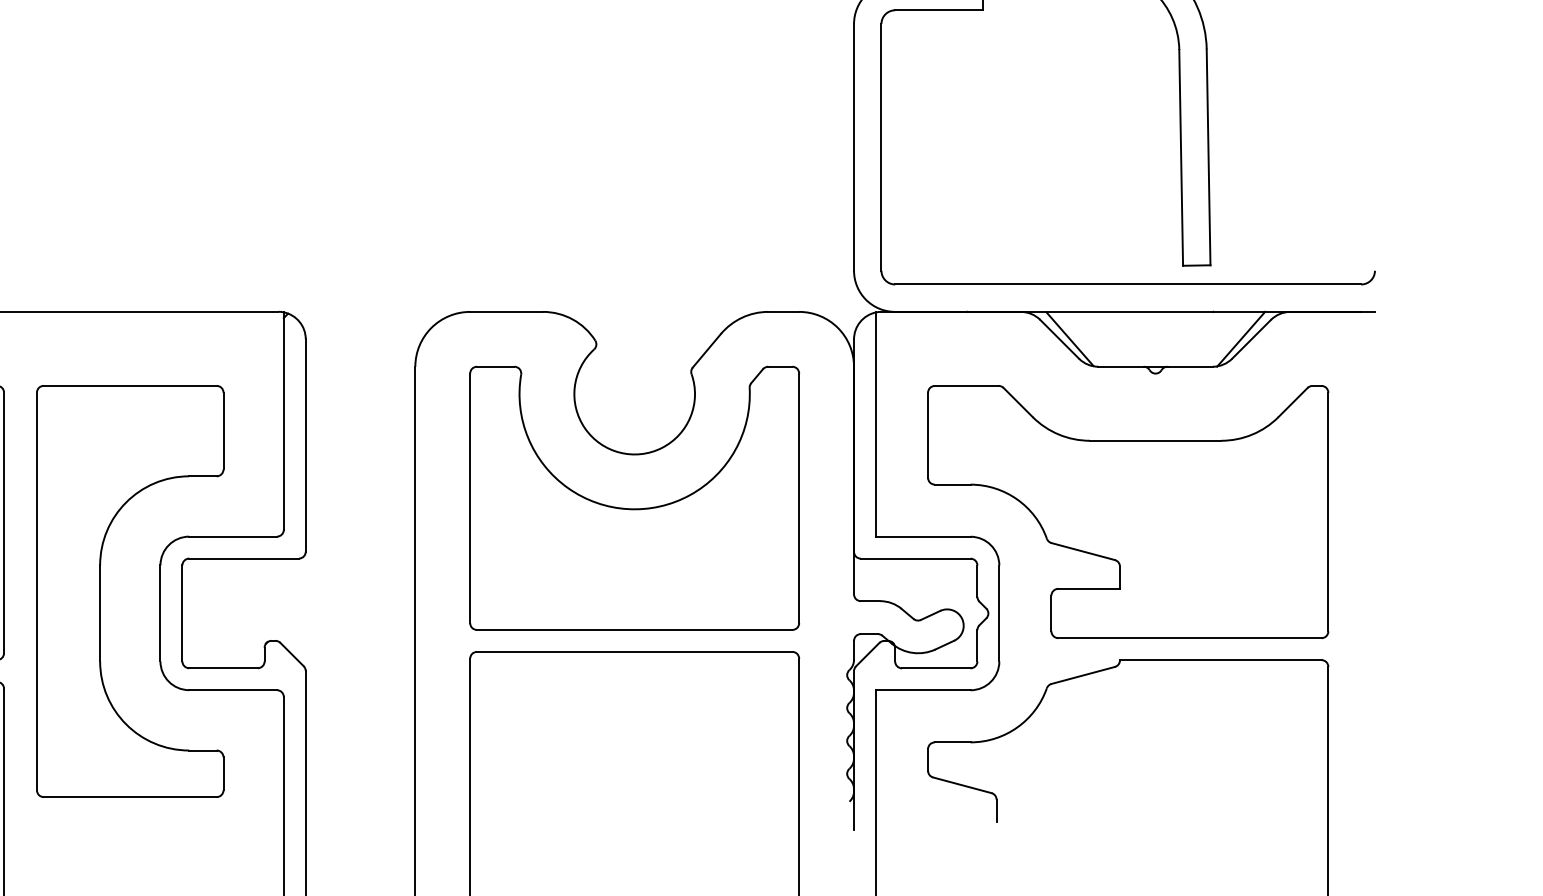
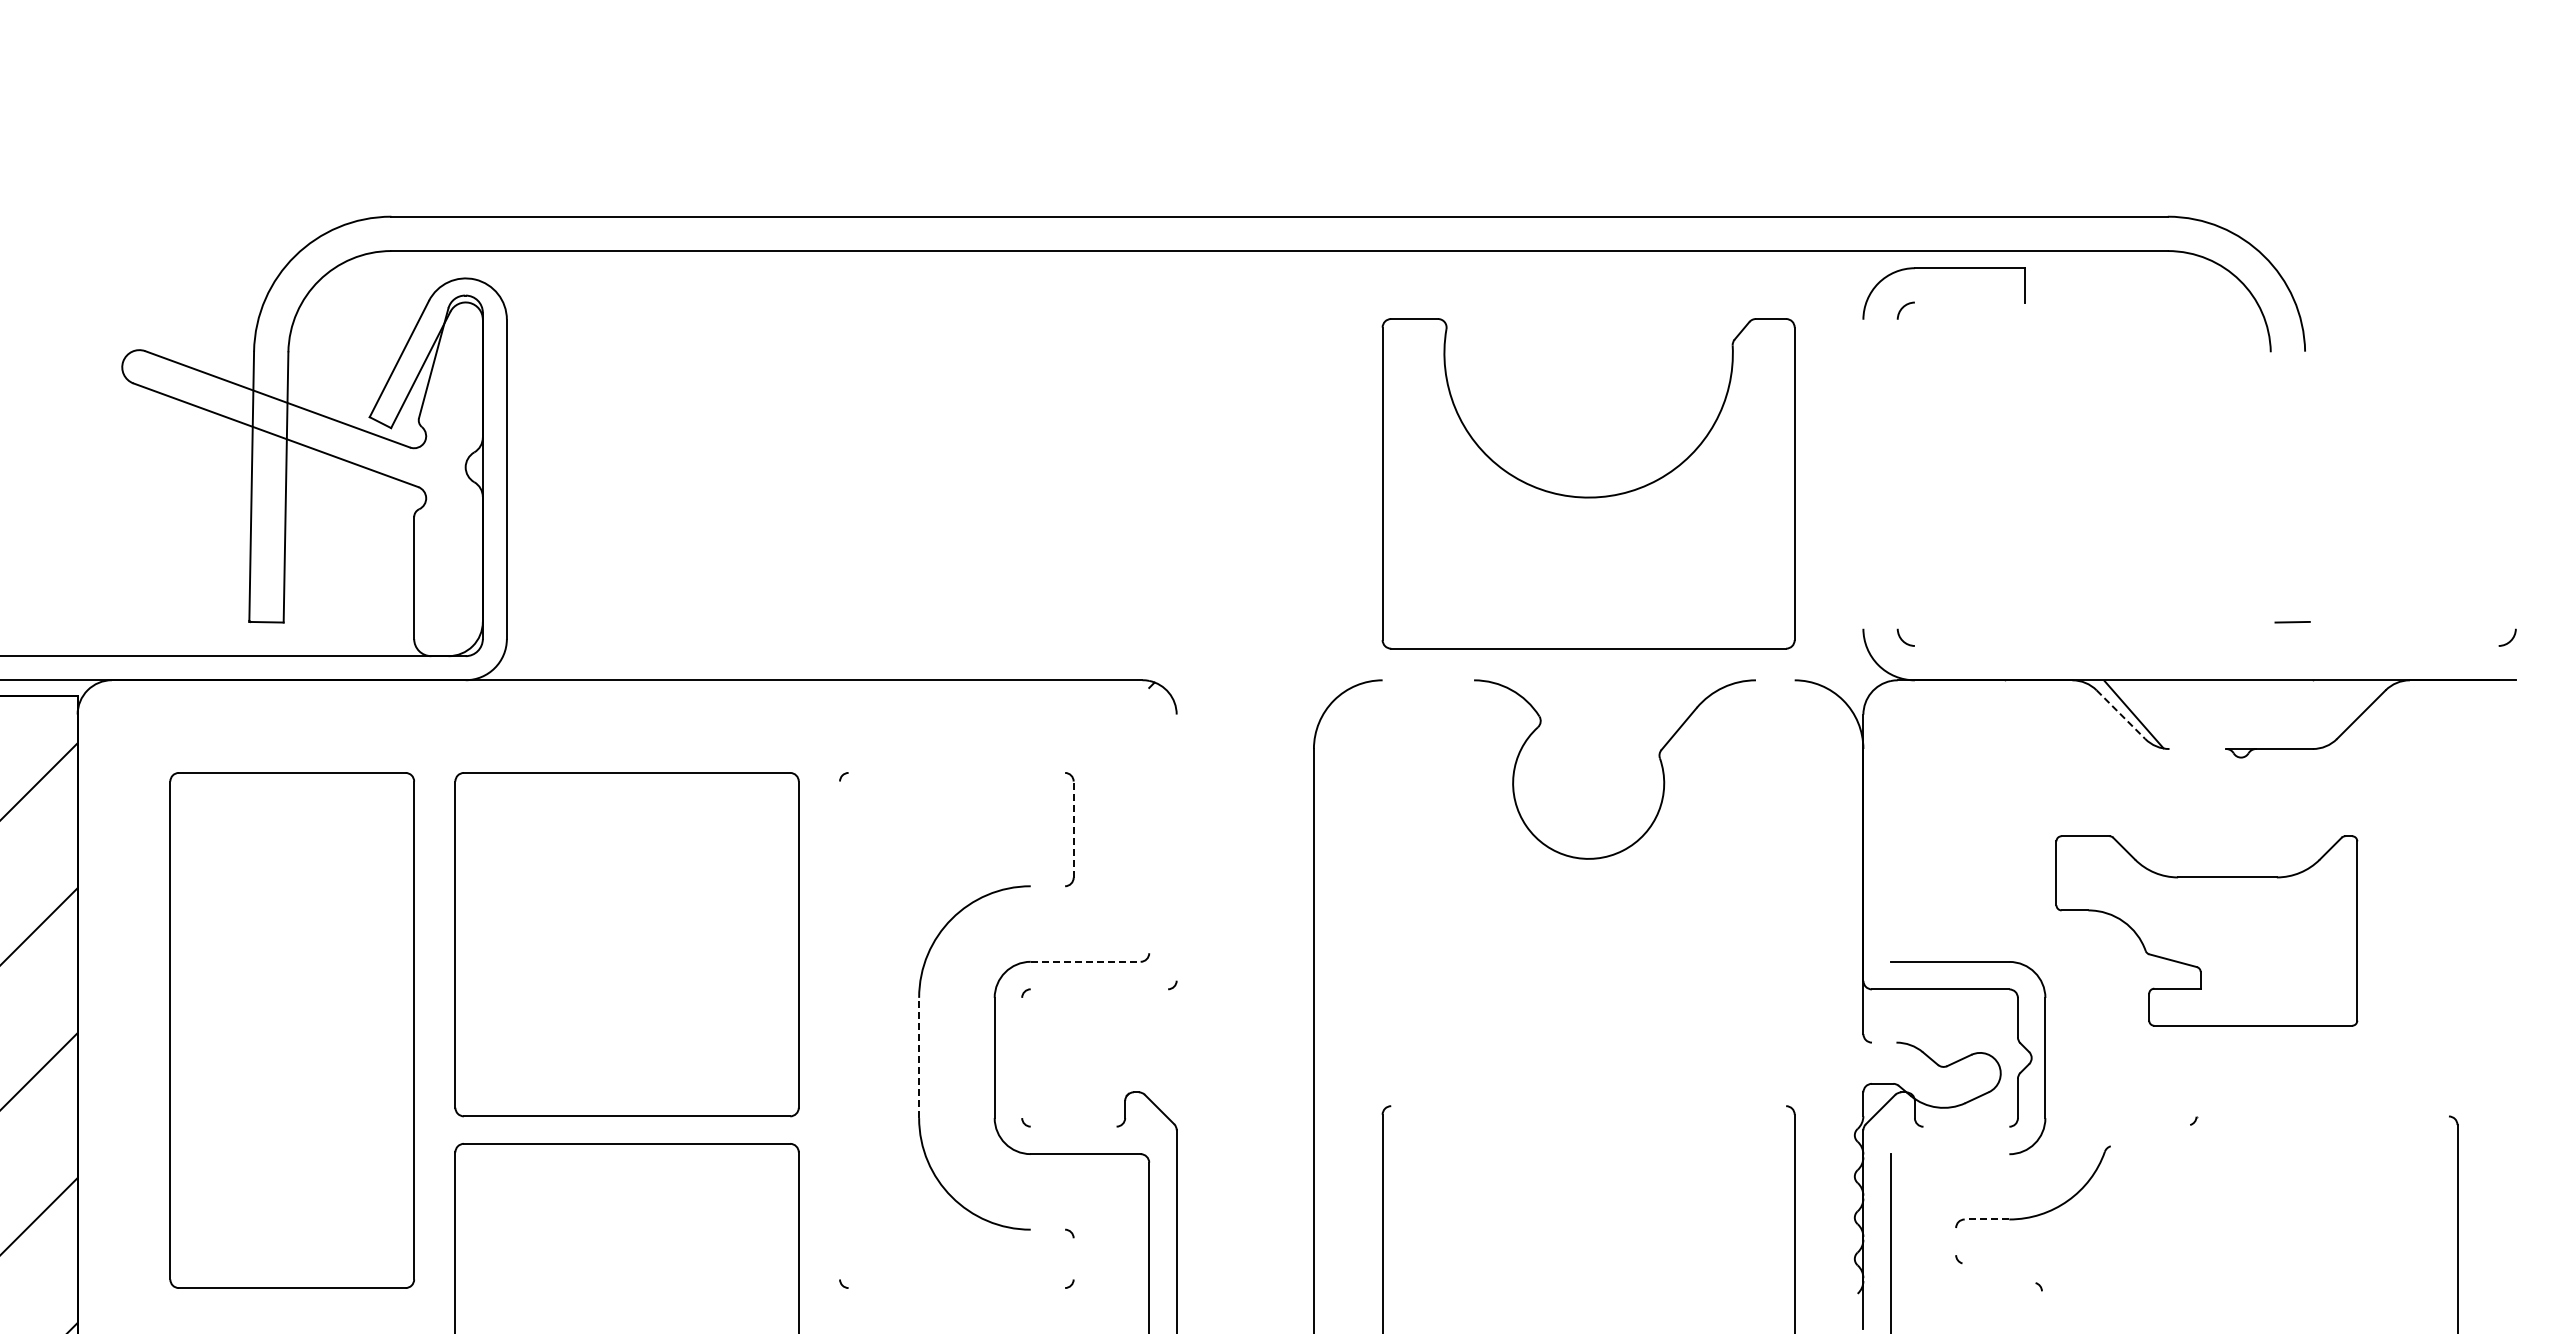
line: (938, 10) -> (1969, 302), removed
line: (854, 146) -> (1863, 473), removed
line: (881, 146) -> (1897, 473), removed
line: (1180, 157) -> (2272, 487), removed
line: (1208, 157) -> (2307, 486), removed
line: (1127, 284) -> (2206, 645), removed
line: (506, 312) -> (1428, 680), removed
line: (783, 312) -> (1774, 680), removed
line: (1060, 339) -> (2121, 715), solid -> dashed
line: (1241, 339) -> (2348, 714), removed
line: (1120, 367) -> (2197, 749), removed
line: (129, 385) -> (956, 772), removed
line: (284, 420) -> (1149, 816), removed
line: (875, 424) -> (1890, 821), removed
line: (223, 431) -> (1073, 829), solid -> dashed
line: (305, 445) -> (1176, 847), removed
line: (202, 476) -> (1047, 886), removed
part: (634, 508) -> (1588, 496), moved
part: (1127, 511) -> (2206, 930), size x0.6
line: (232, 536) -> (1085, 961), solid -> dashed
line: (244, 558) -> (1099, 989), removed
line: (37, 591) -> (840, 1030), removed
line: (870, 601) -> (1883, 1042), removed
line: (100, 613) -> (919, 1057), solid -> dashed
line: (182, 613) -> (1022, 1057), removed
line: (634, 652) -> (1588, 1106), removed
line: (1220, 660) -> (2322, 1116), removed
line: (223, 668) -> (1073, 1126), removed
line: (936, 668) -> (1966, 1126), removed
line: (1083, 675) -> (2150, 1135), removed
line: (922, 690) -> (1949, 1154), removed
line: (952, 742) -> (1986, 1219), solid -> dashed
line: (202, 750) -> (1047, 1229), removed
line: (928, 759) -> (1956, 1241), removed
line: (223, 773) -> (1073, 1258), removed
line: (961, 785) -> (1998, 1273), removed
line: (129, 797) -> (956, 1288), removed
line: (996, 811) -> (2041, 1305), removed

